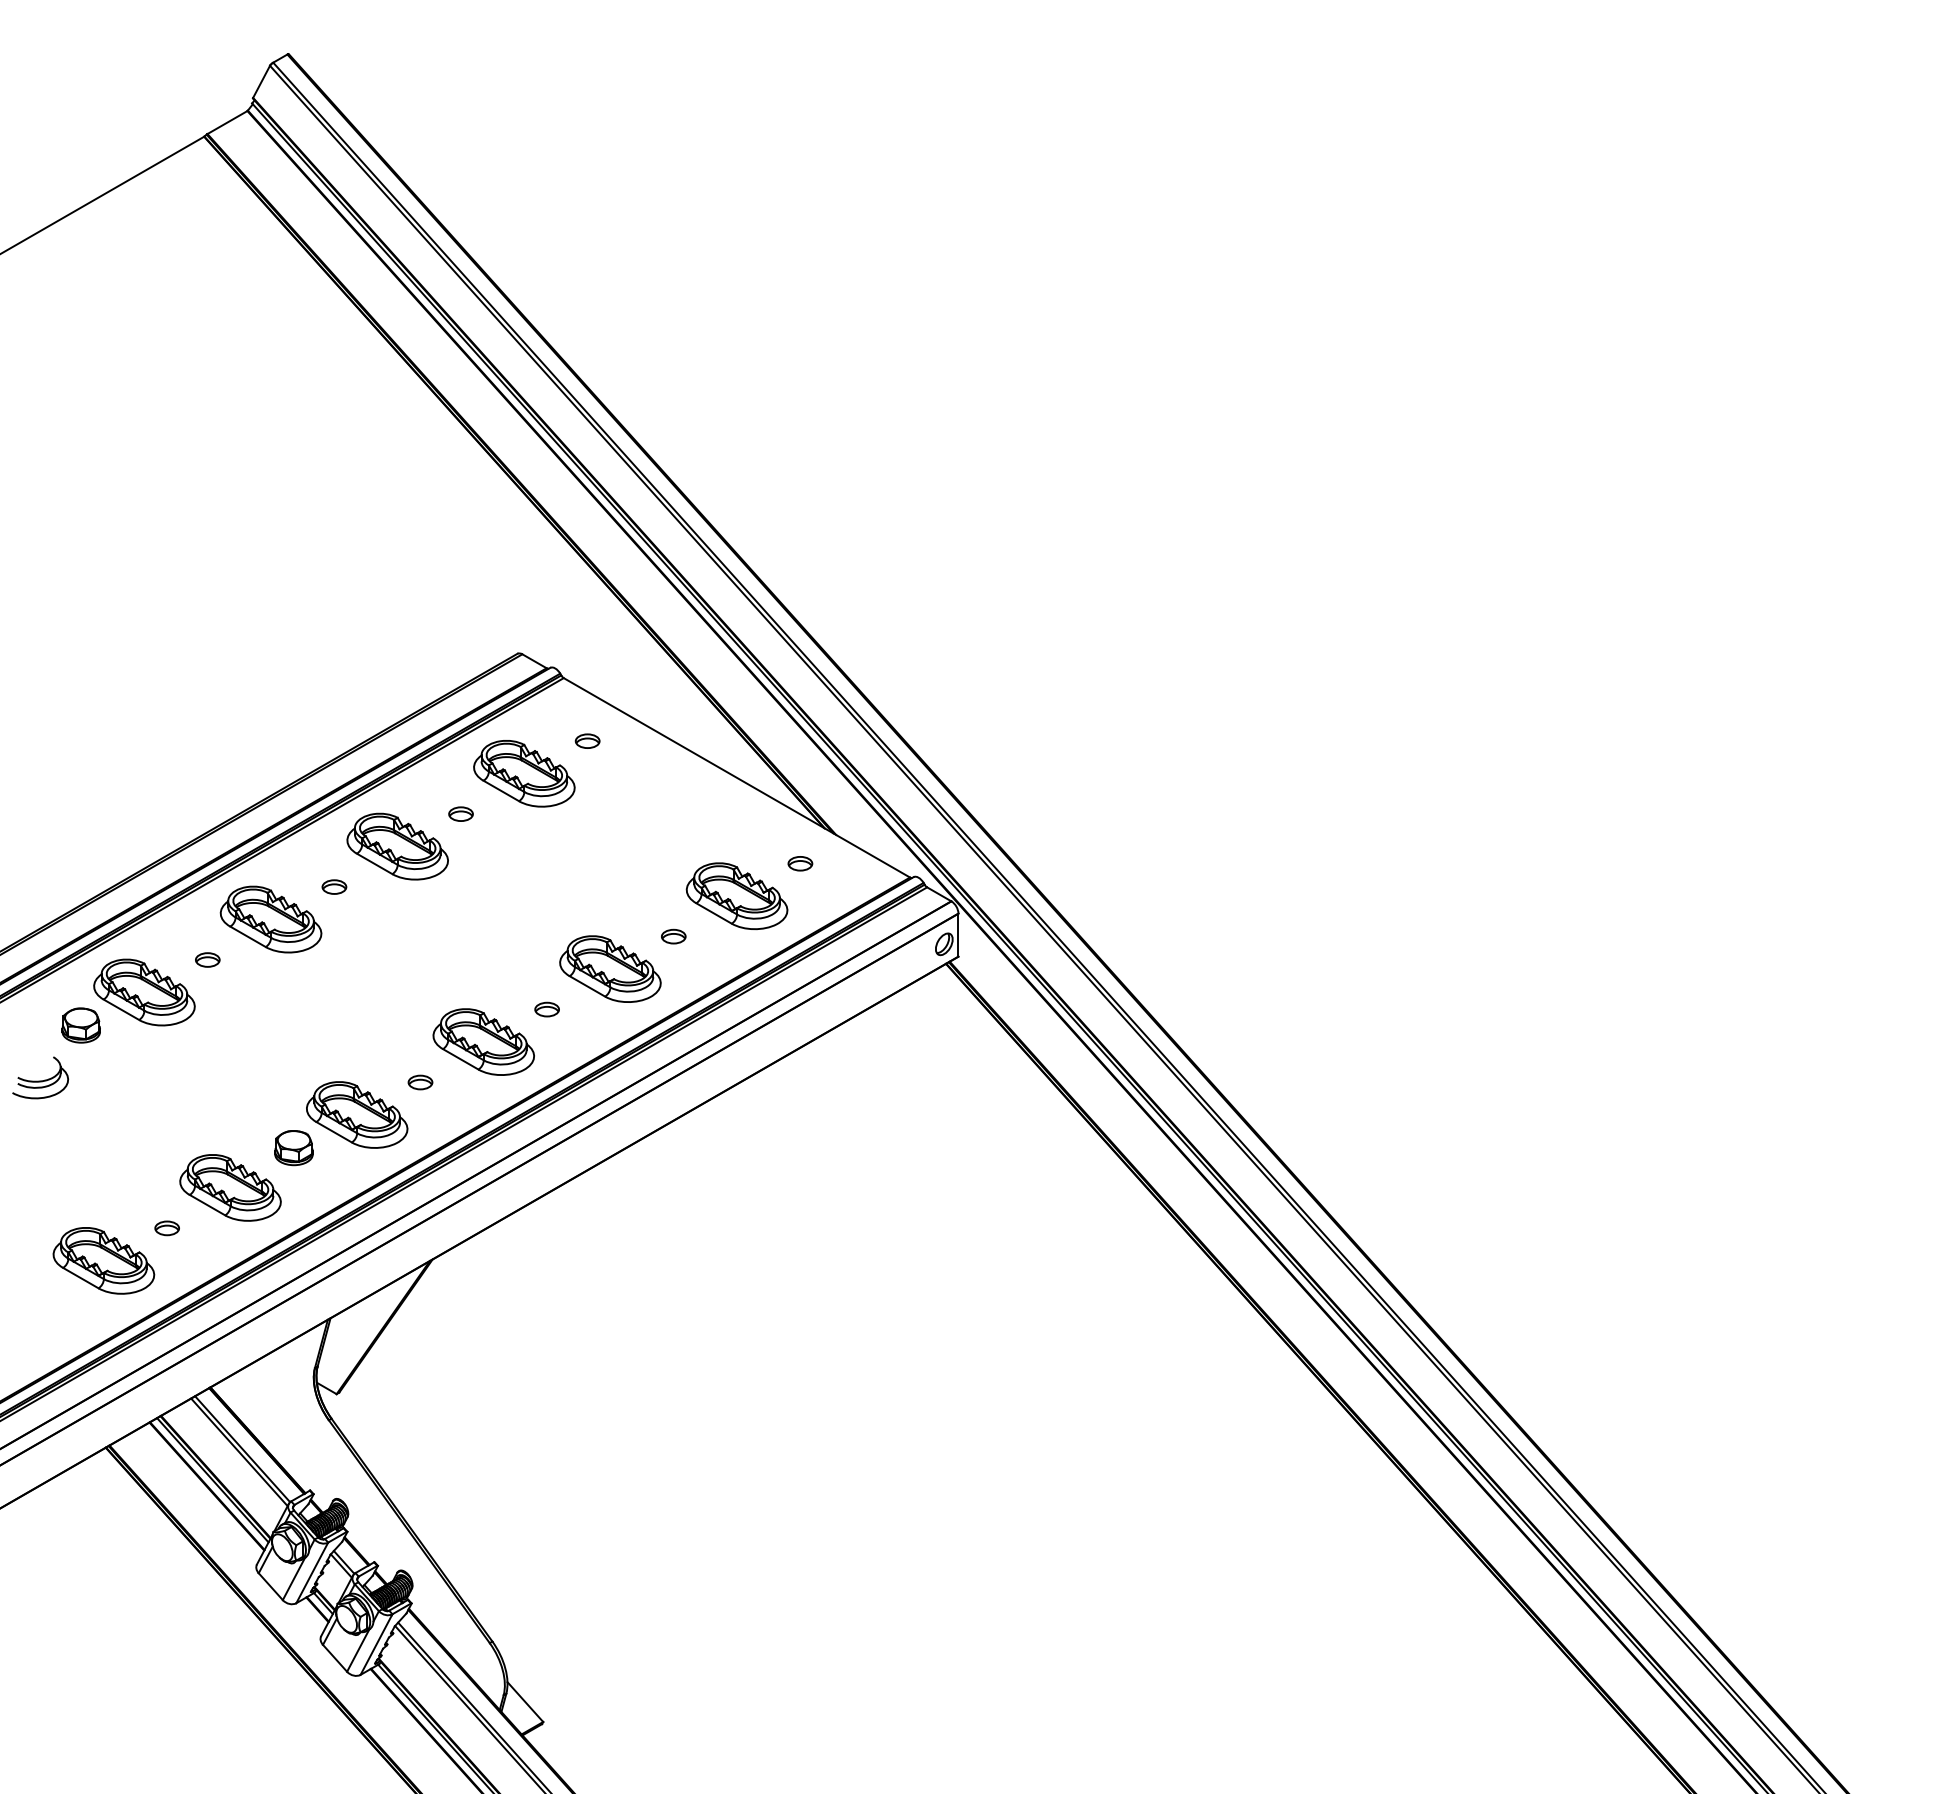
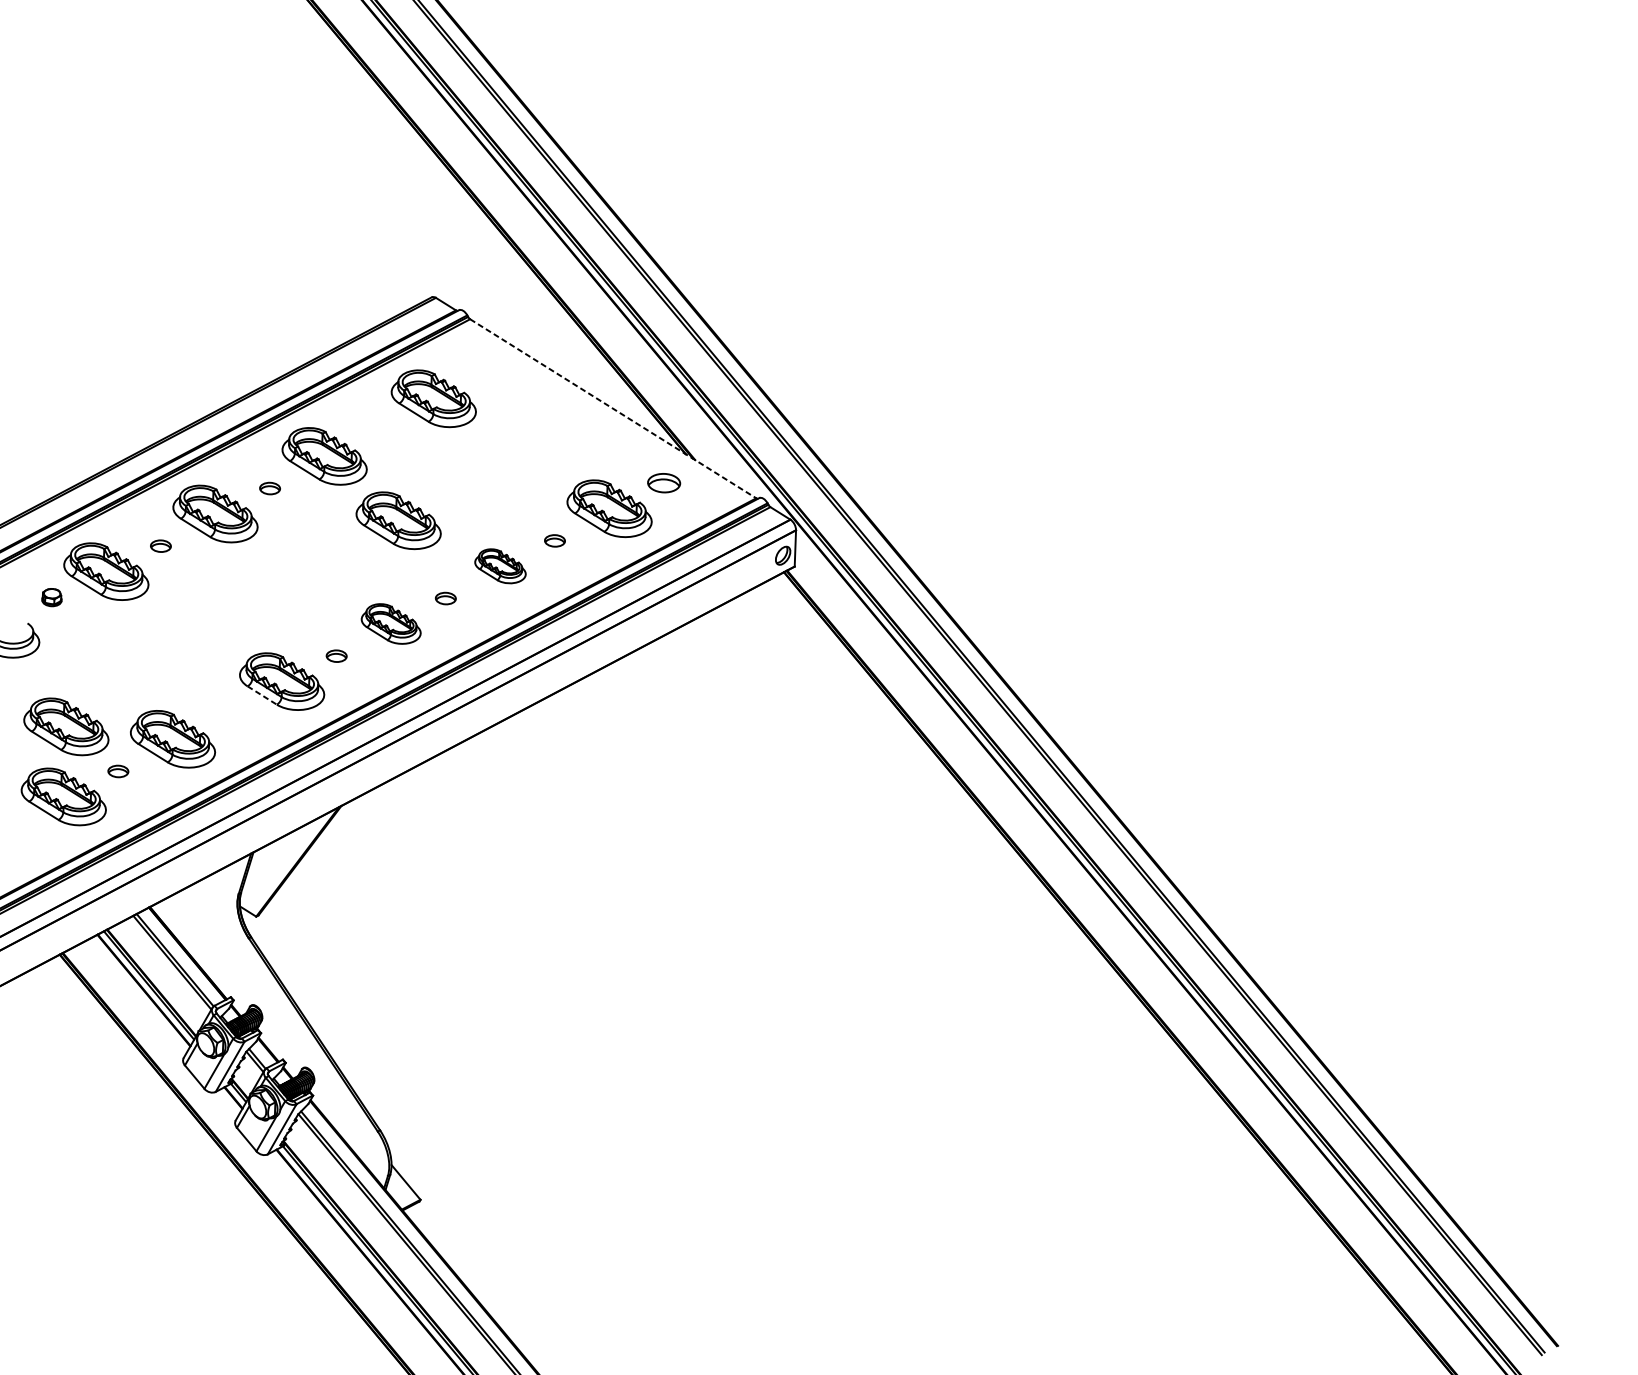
part: (587, 740) -> (488, 372), removed
line: (736, 777) -> (612, 408), solid -> dashed
part: (460, 813) -> (378, 430), removed
part: (800, 863) -> (664, 483), size x1.6
part: (487, 919) -> (398, 520), added
part: (610, 968) -> (500, 565), size x0.6
part: (80, 1025) -> (51, 597), size x0.6
part: (483, 1041) -> (391, 623), size x0.7
line: (334, 1132) -> (262, 695), solid -> dashed
part: (293, 1148) -> (227, 707), removed
part: (103, 1177) -> (66, 726), added

